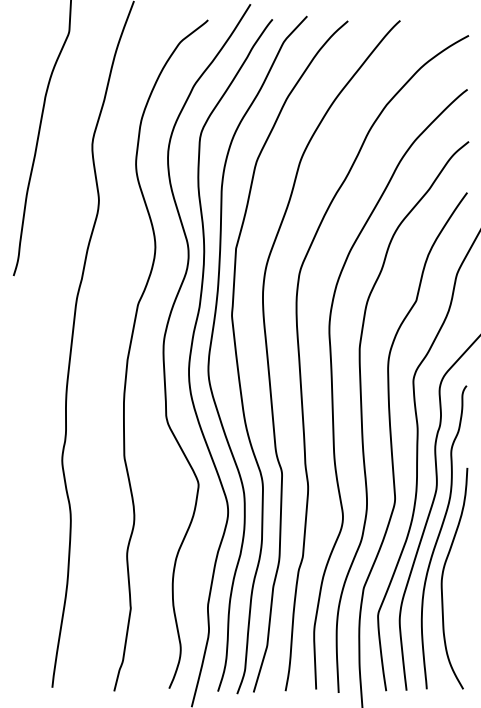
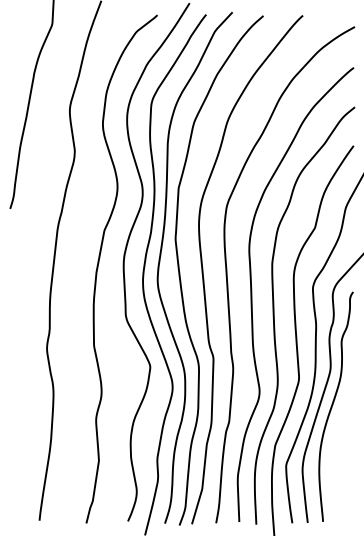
curve: (443, 576) -> (335, 436), removed

